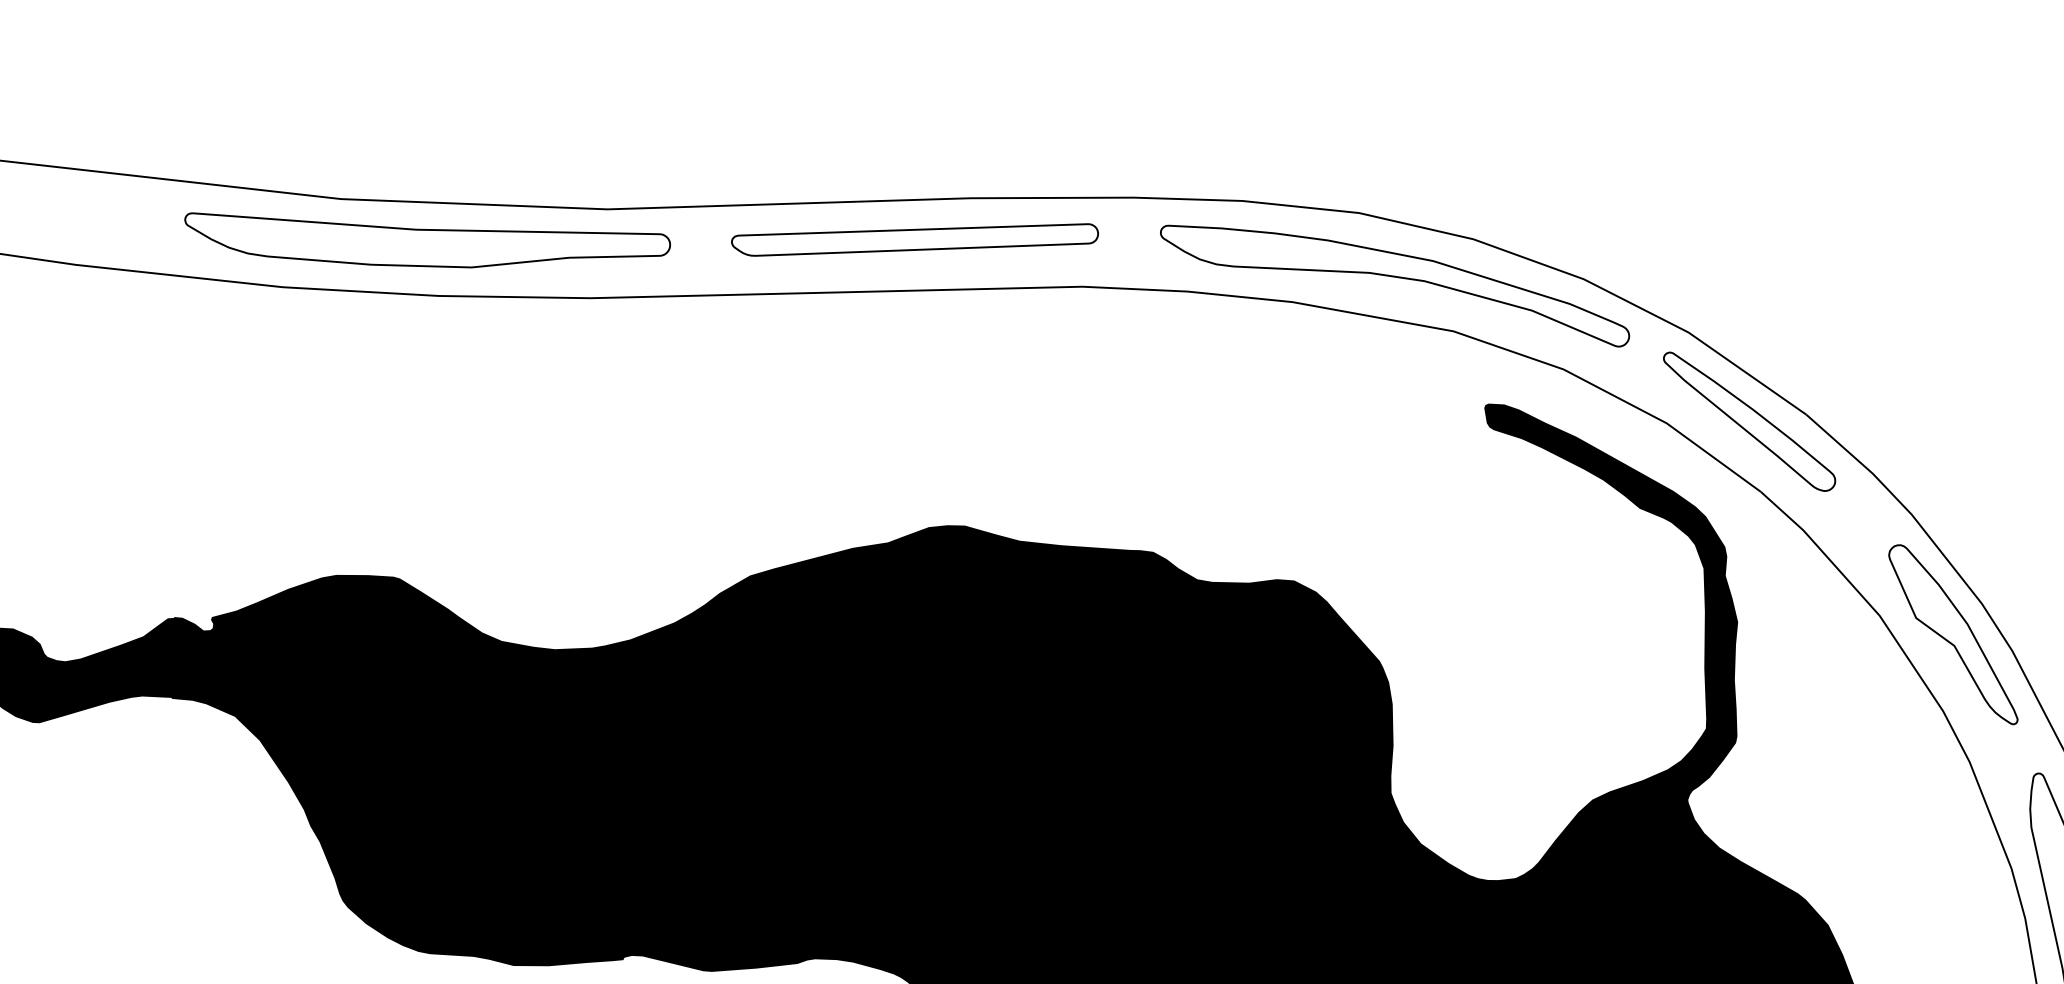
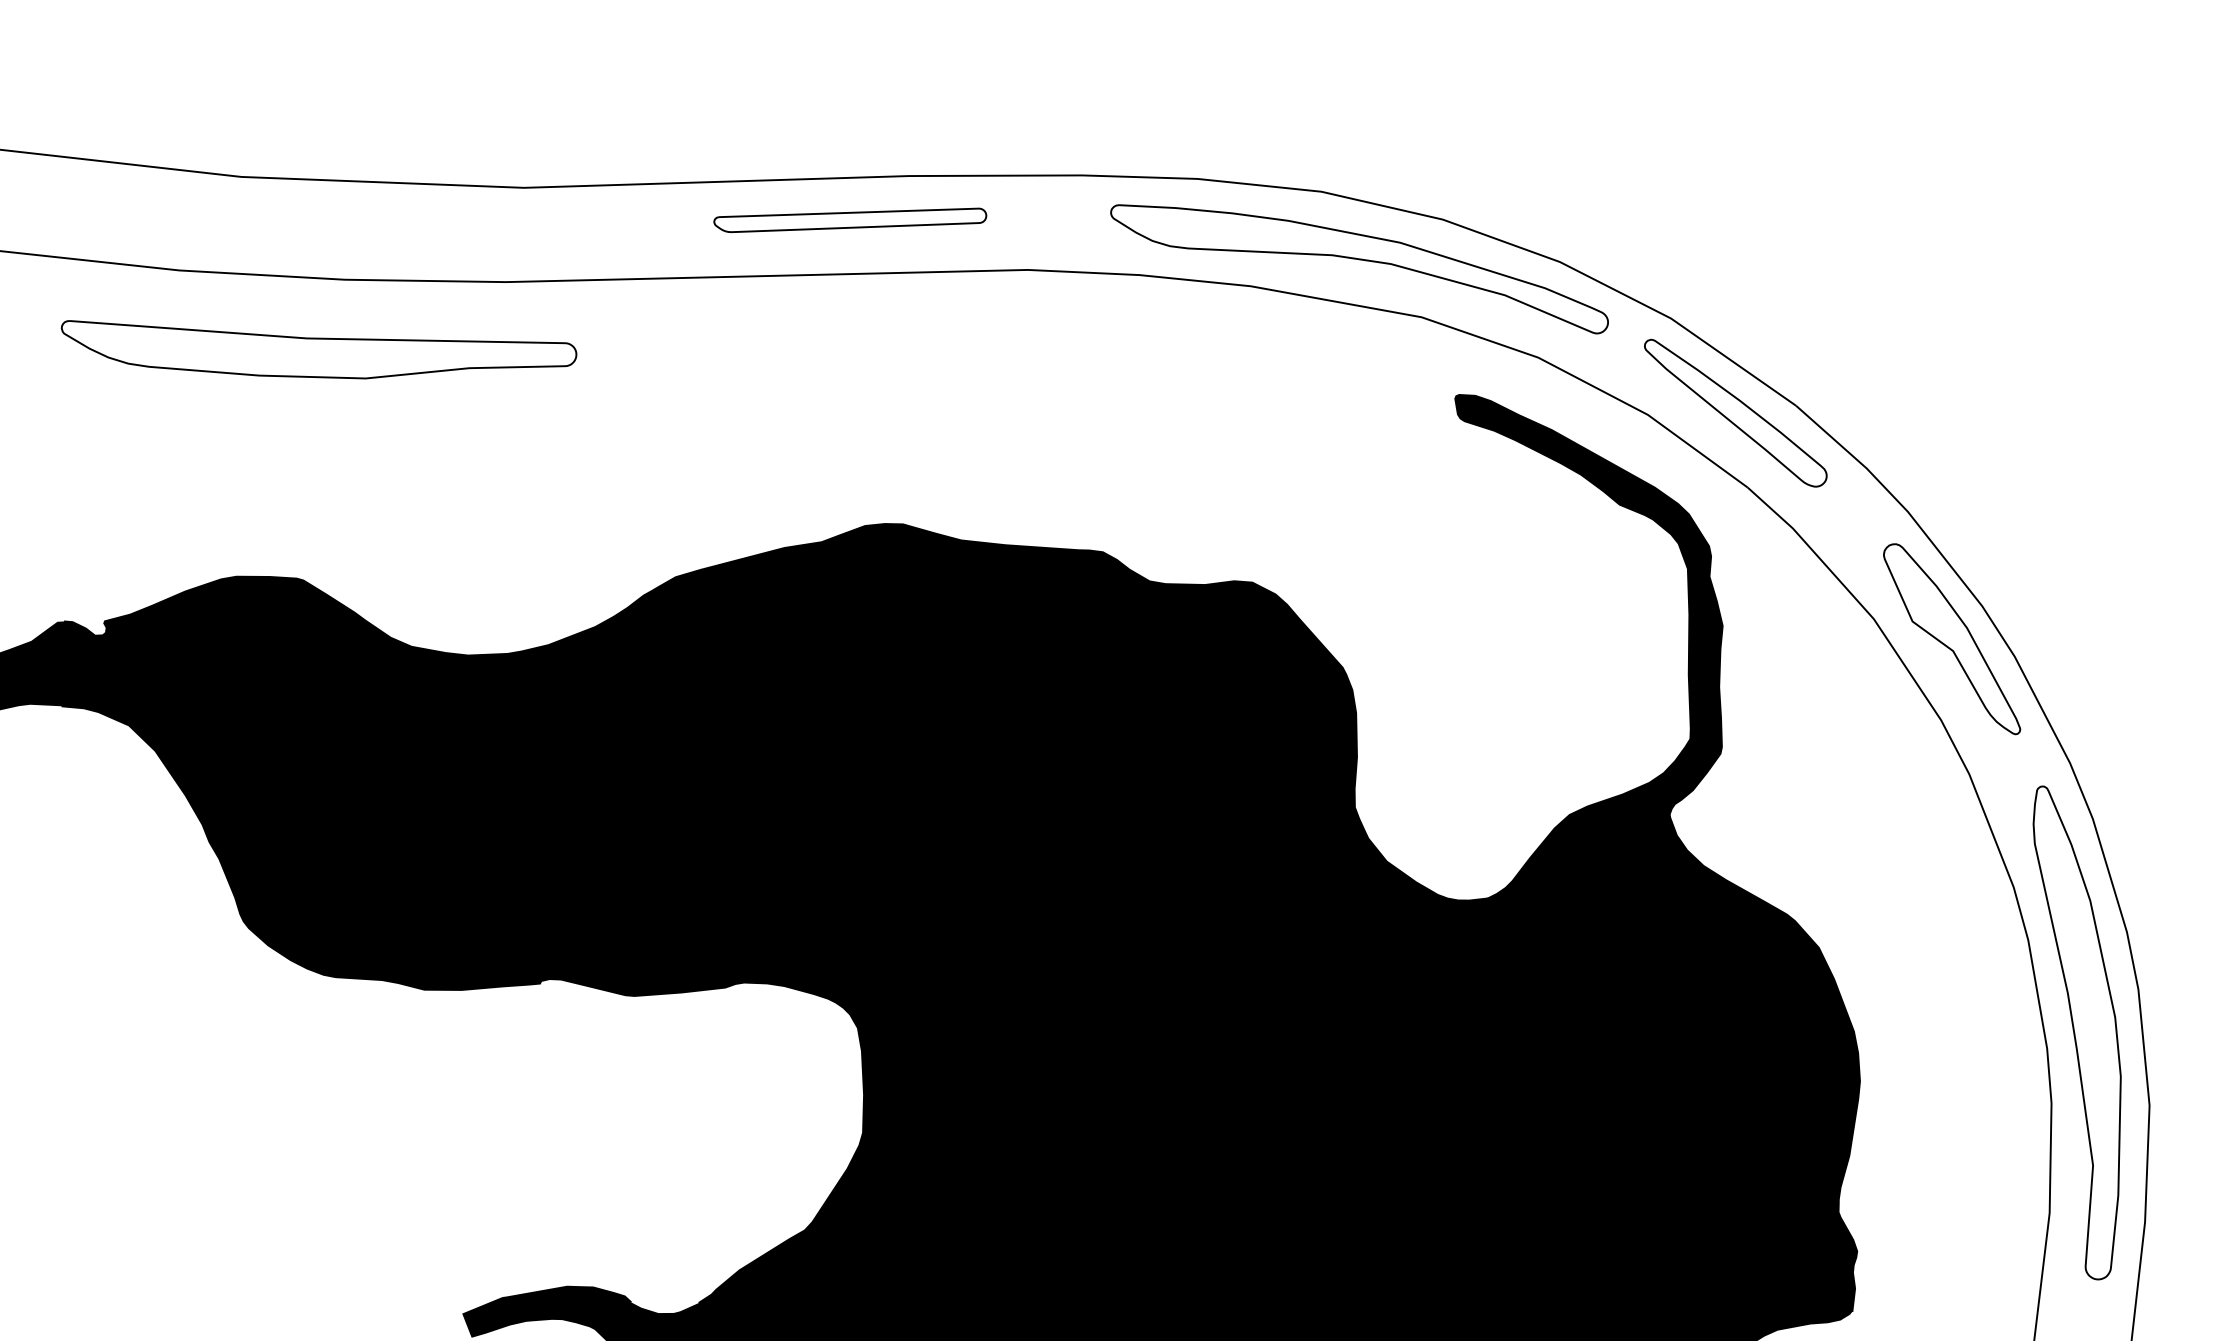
part: (427, 240) -> (318, 349), moved
part: (915, 240) -> (850, 220), size x0.7

